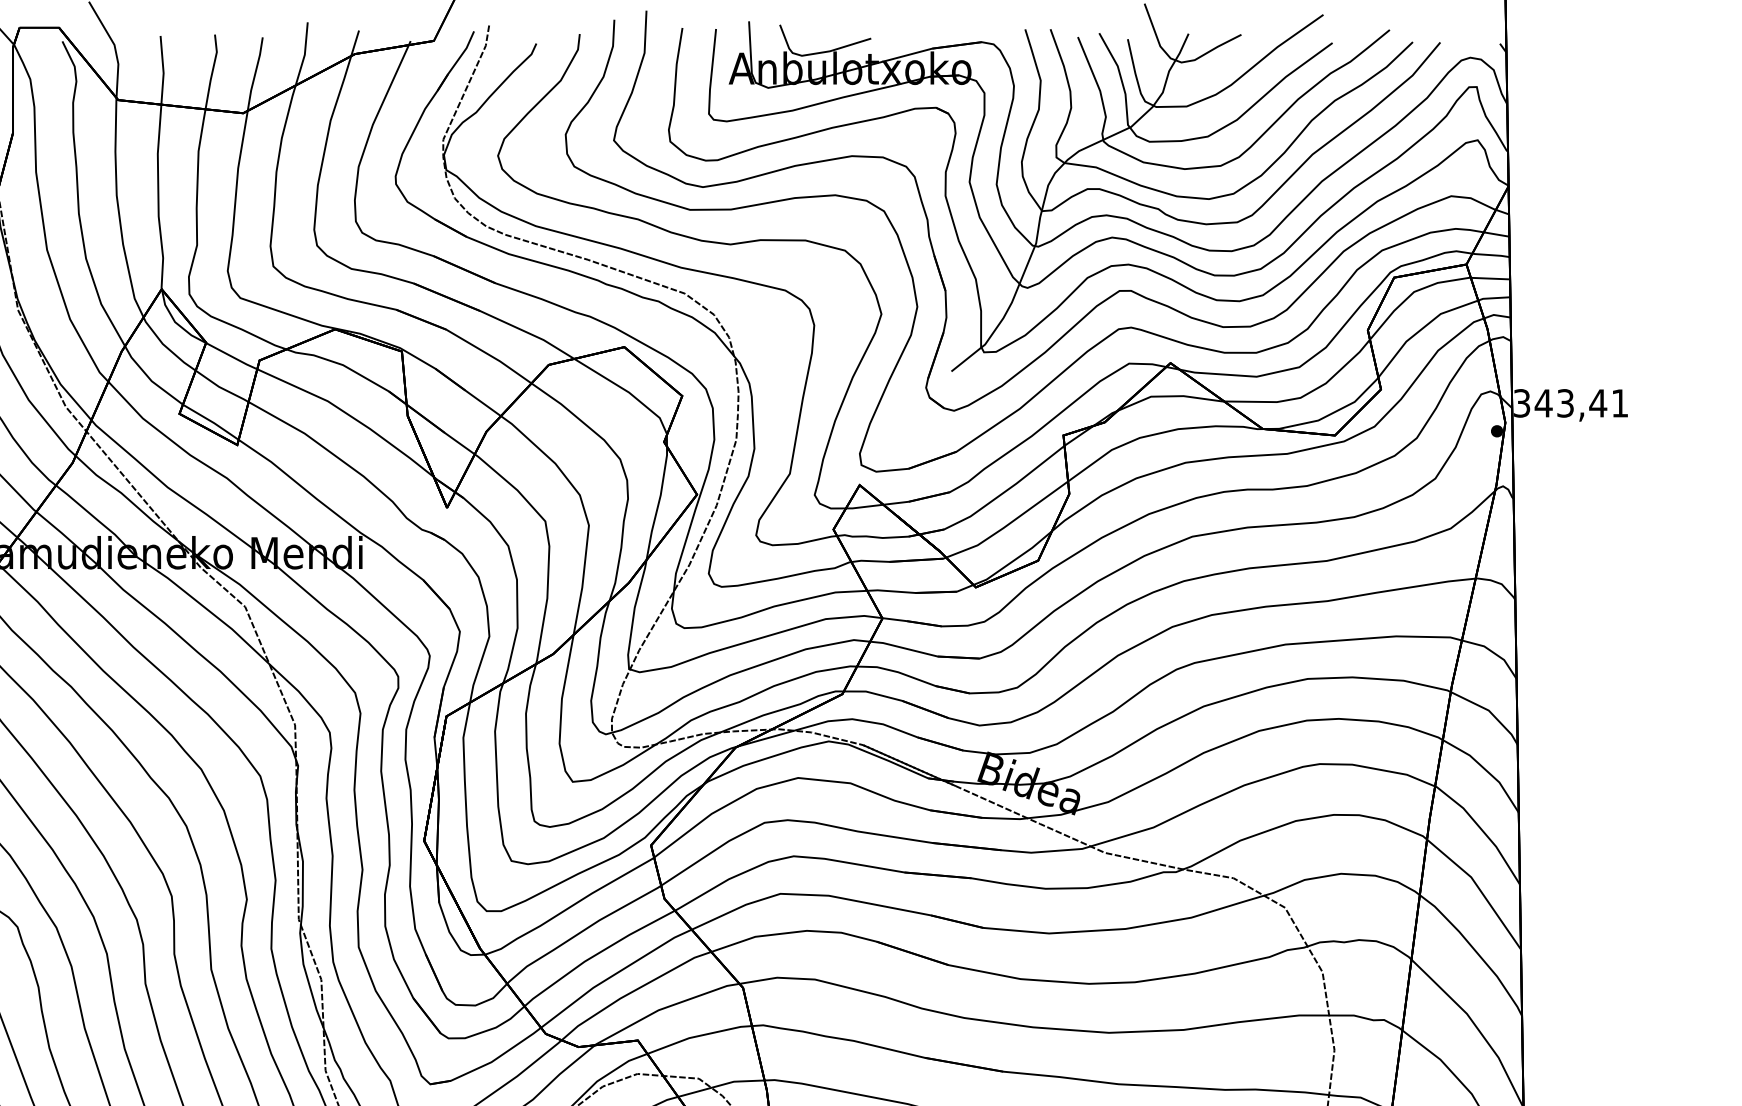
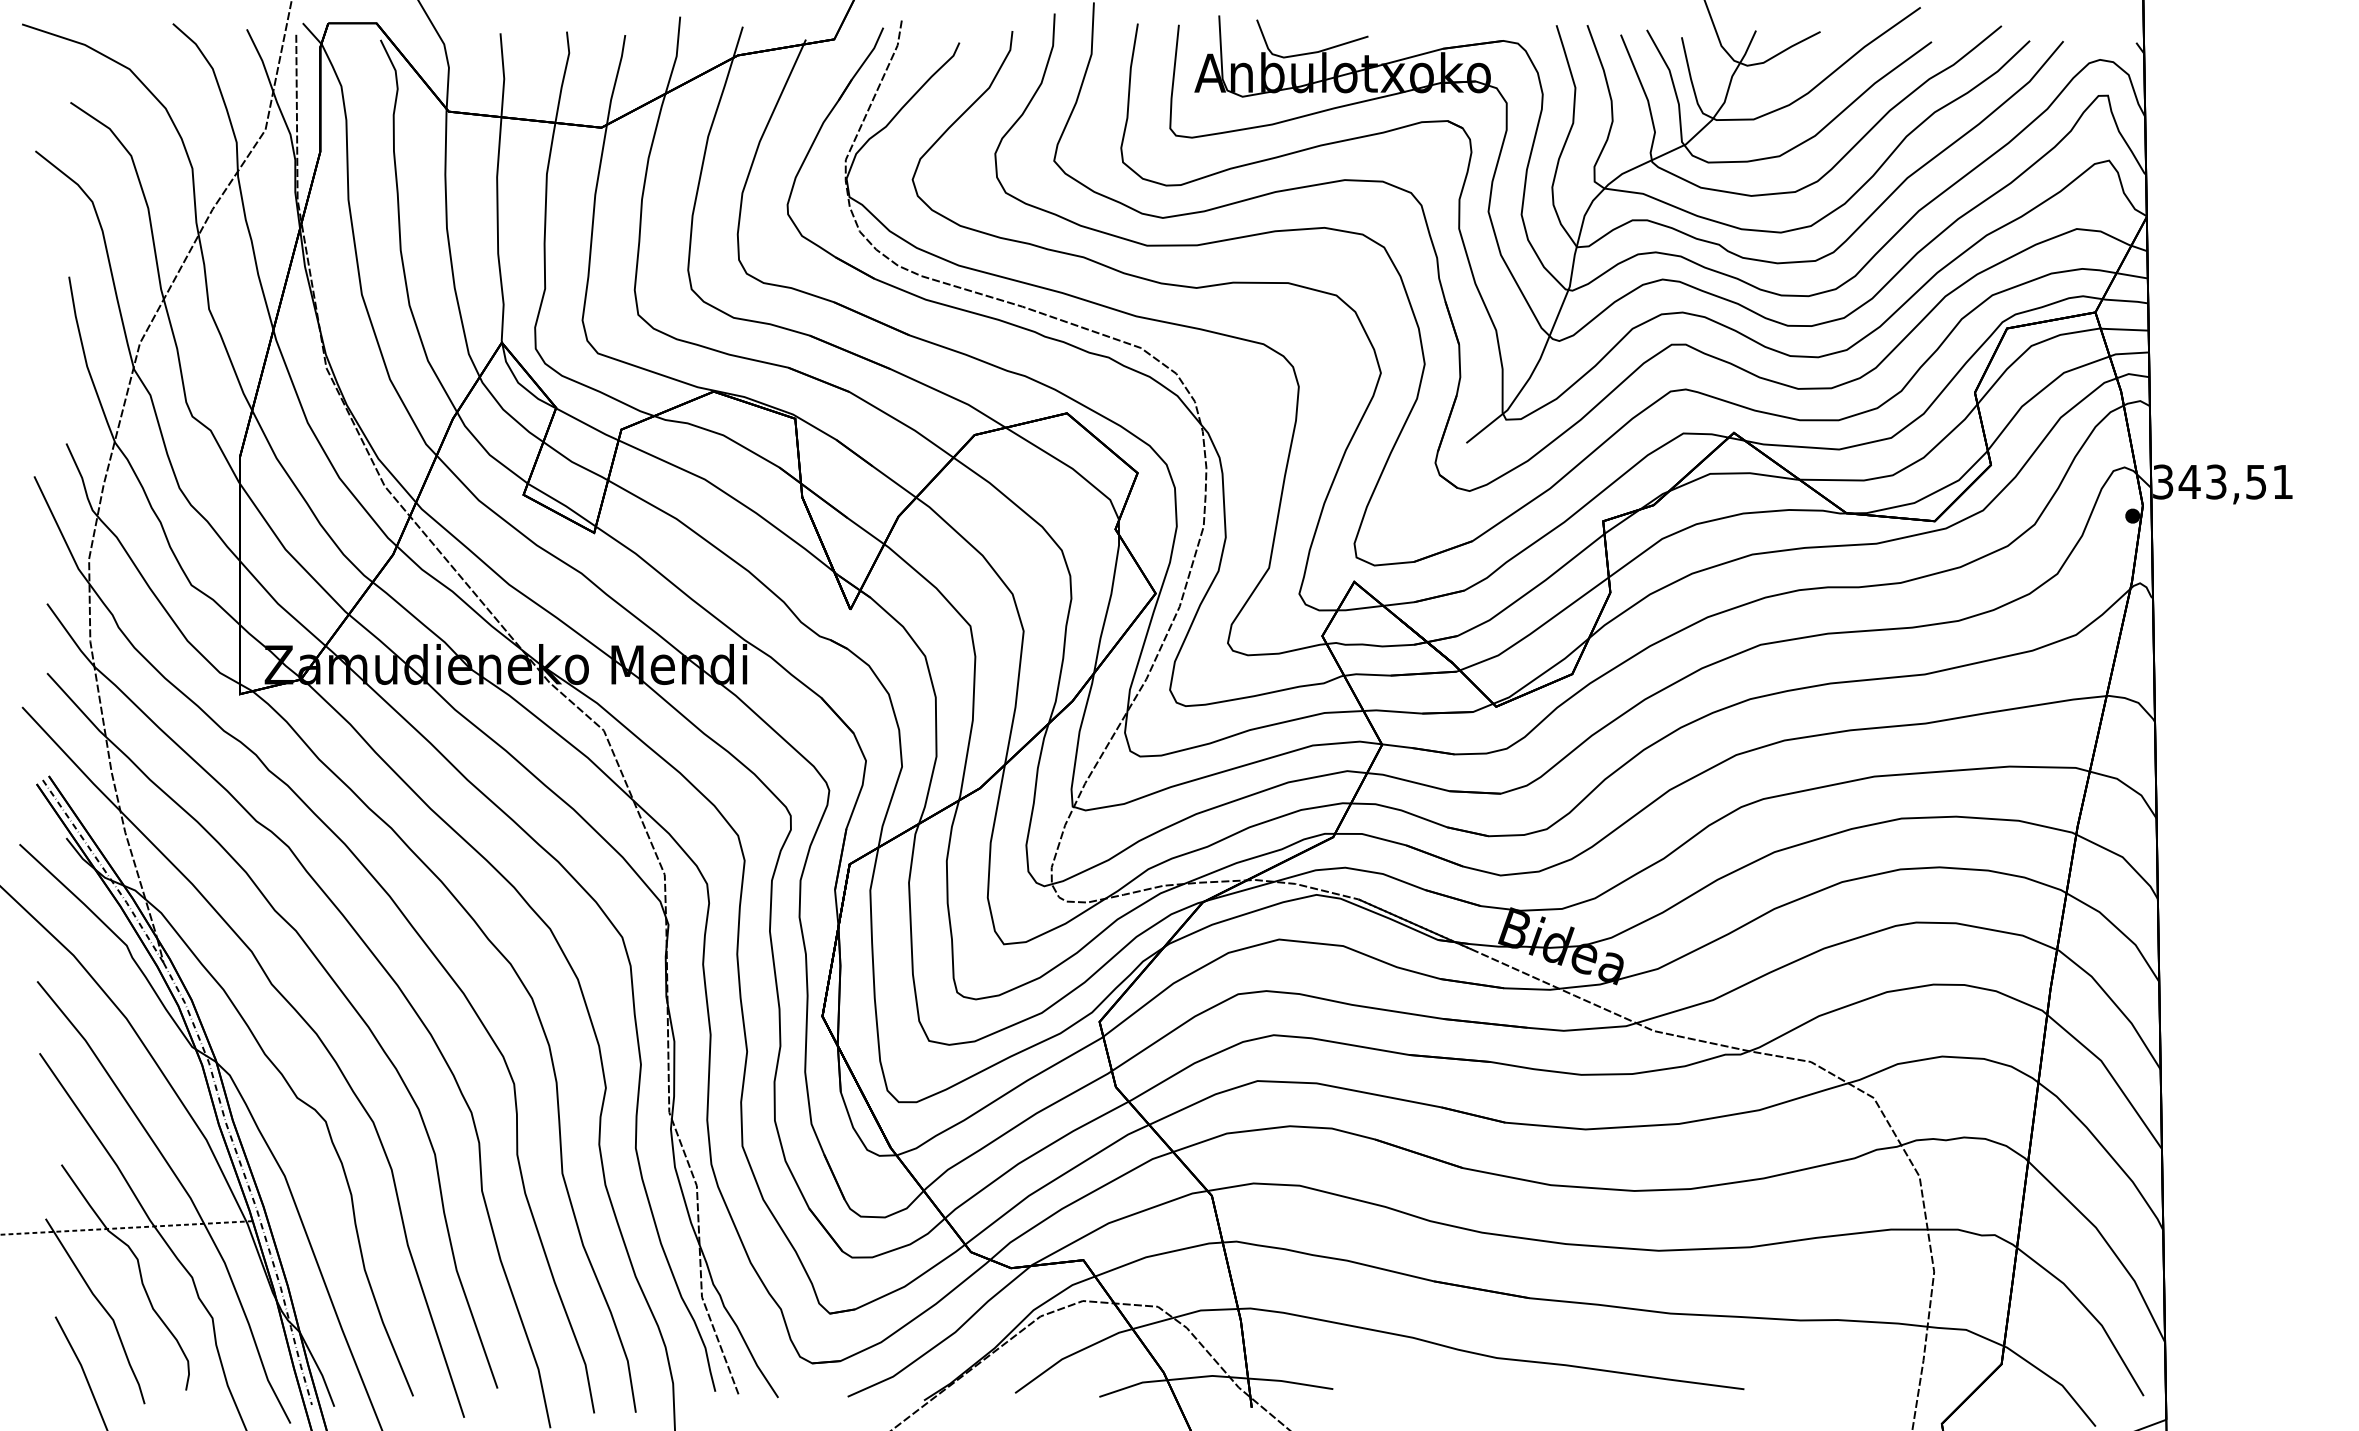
text: (1598, 403) -> (2256, 482), 343,41 -> 343,51

